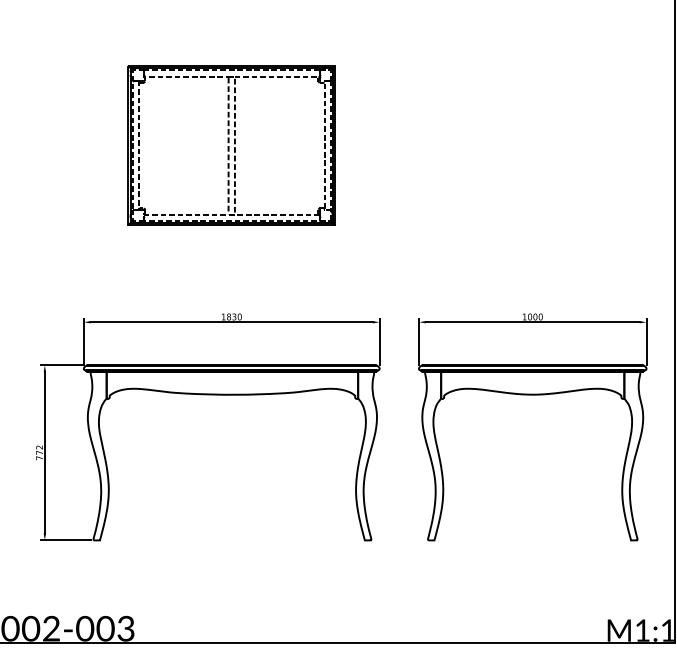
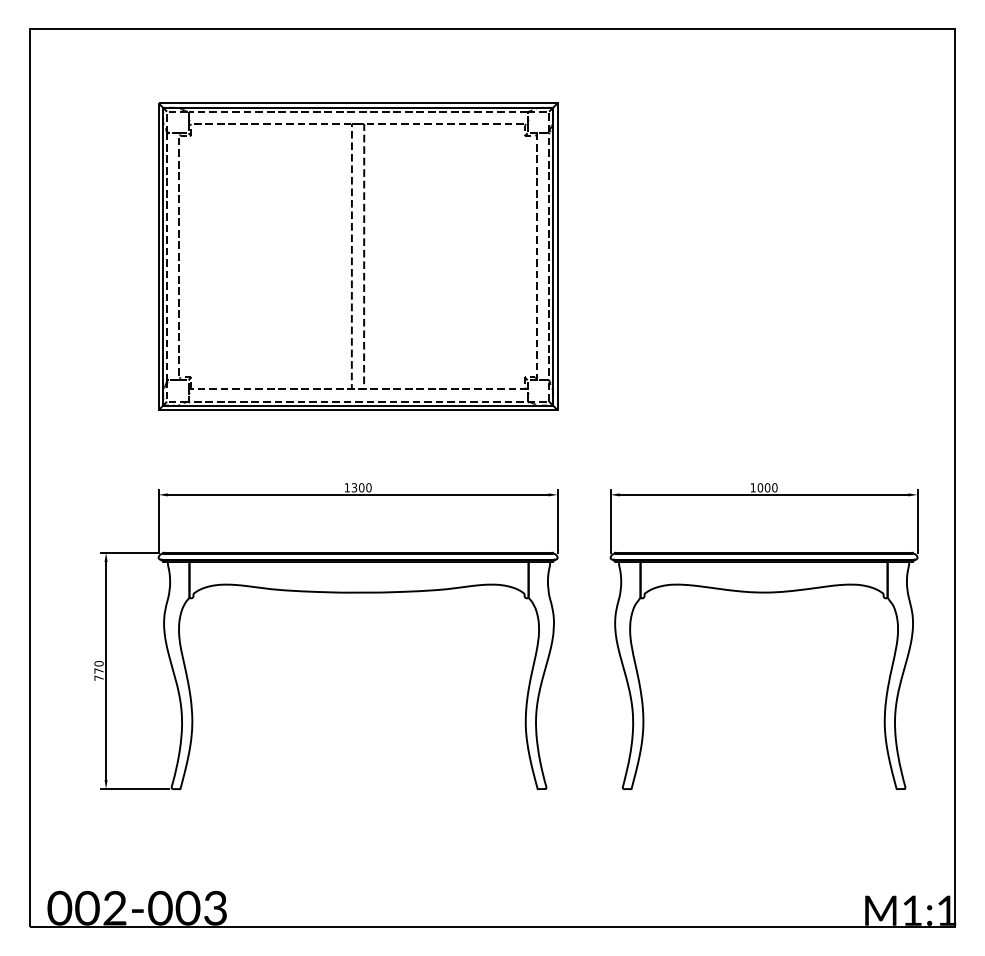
part: (232, 145) -> (358, 256), size x1.43
text: (231, 316) -> (357, 487), 1830 -> 1300
text: (39, 447) -> (98, 663), 772 -> 770

